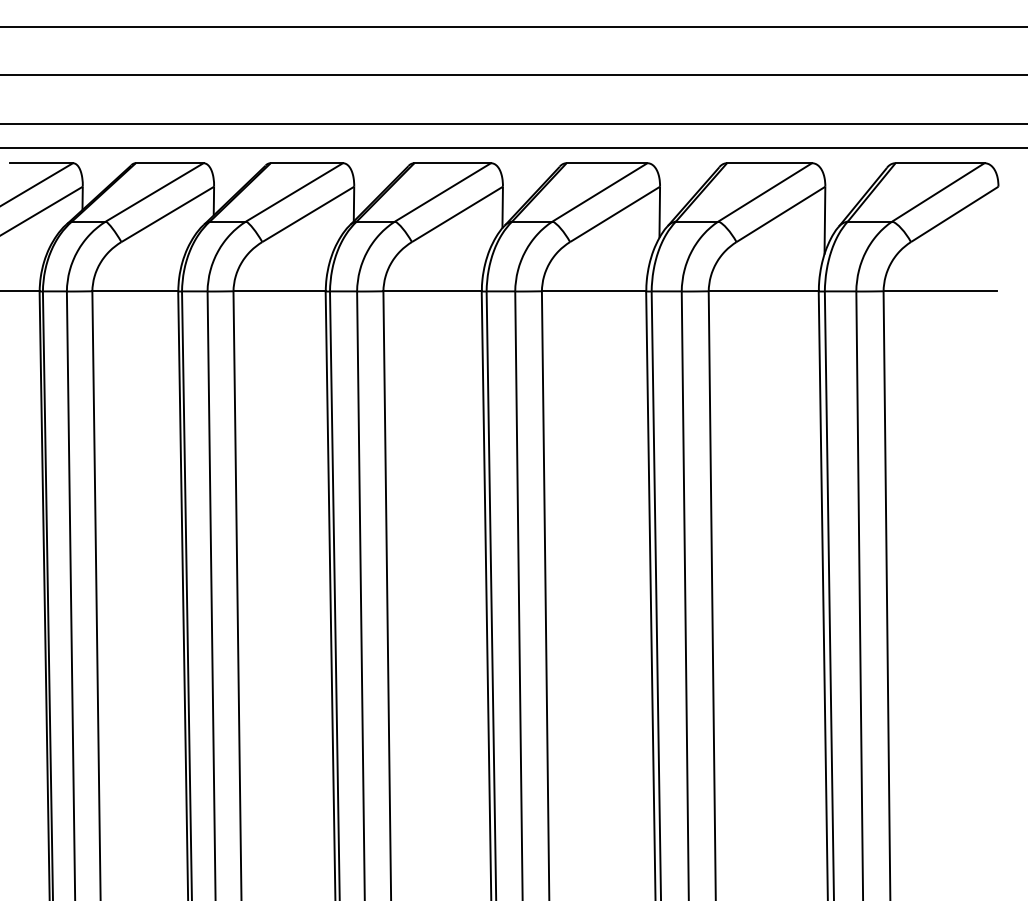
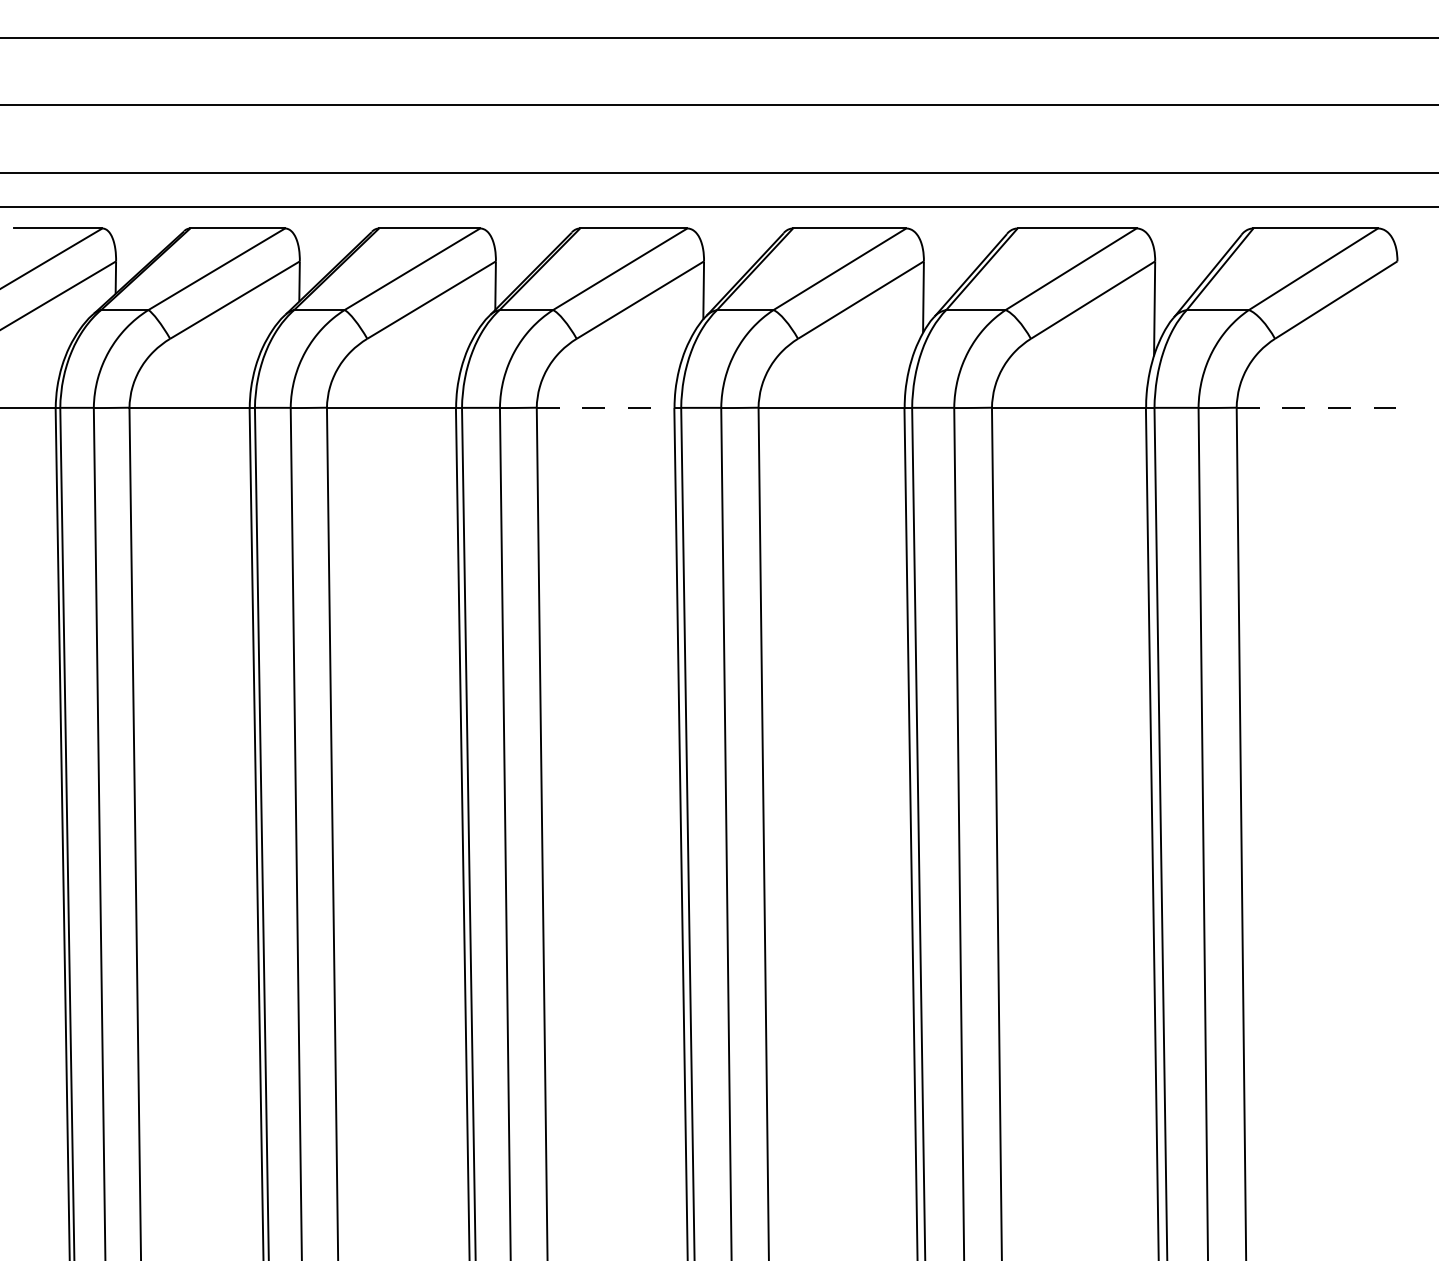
line: (432, 291) -> (605, 407), solid -> dashed
line: (940, 291) -> (1316, 407), solid -> dashed

